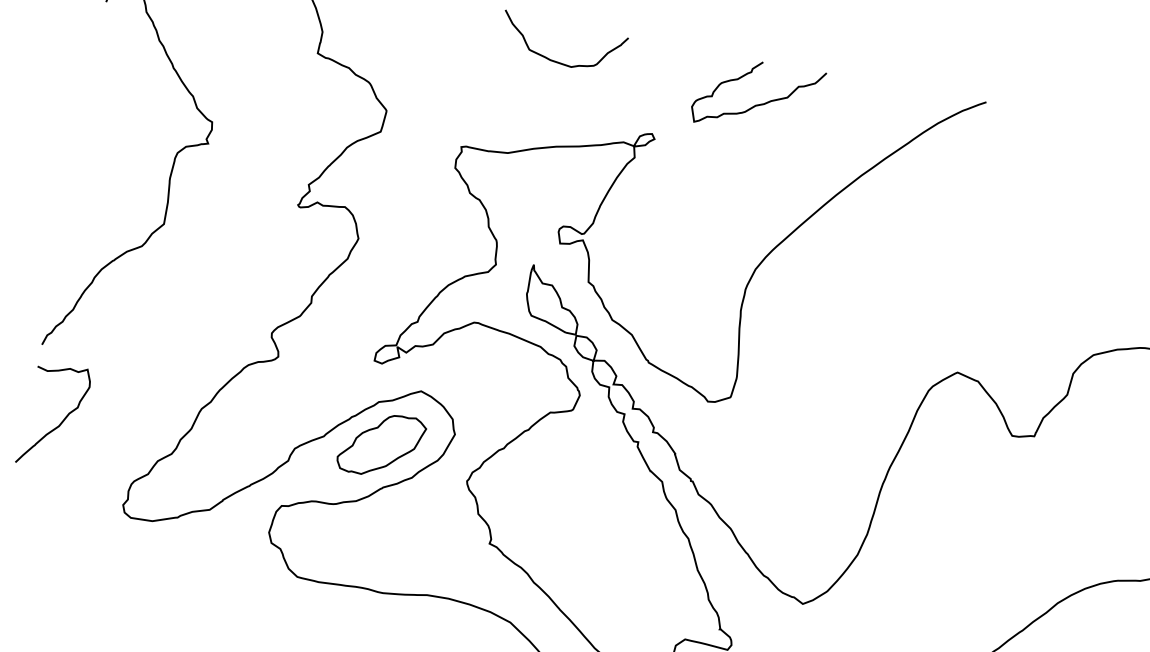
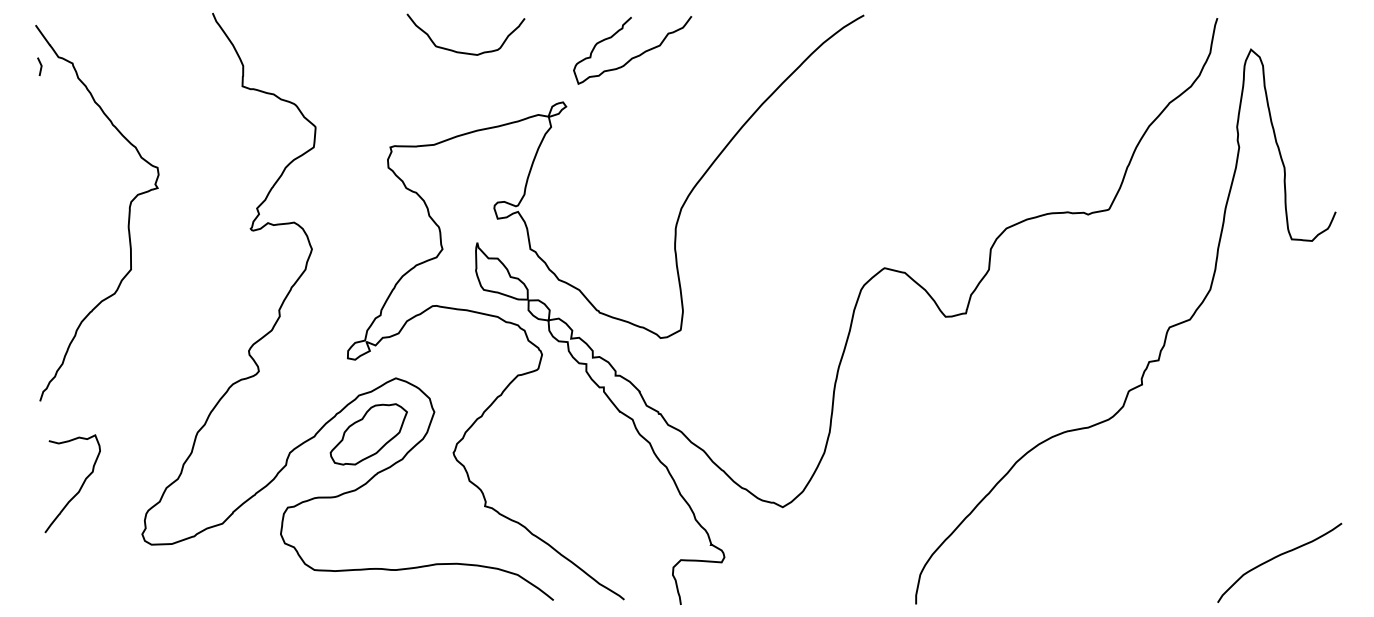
curve: (758, 104) -> (634, 56), moved
curve: (61, 420) -> (80, 486), moved

